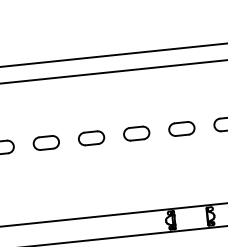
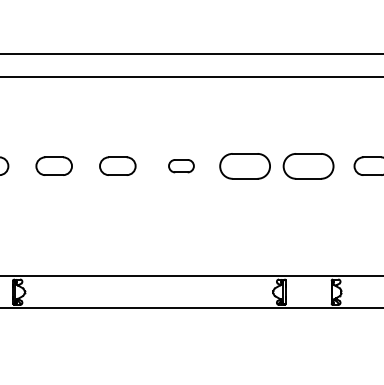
part: (181, 128) -> (308, 165), size x1.4
part: (136, 133) -> (244, 165), size x1.4
part: (91, 137) -> (181, 165), size x0.7

